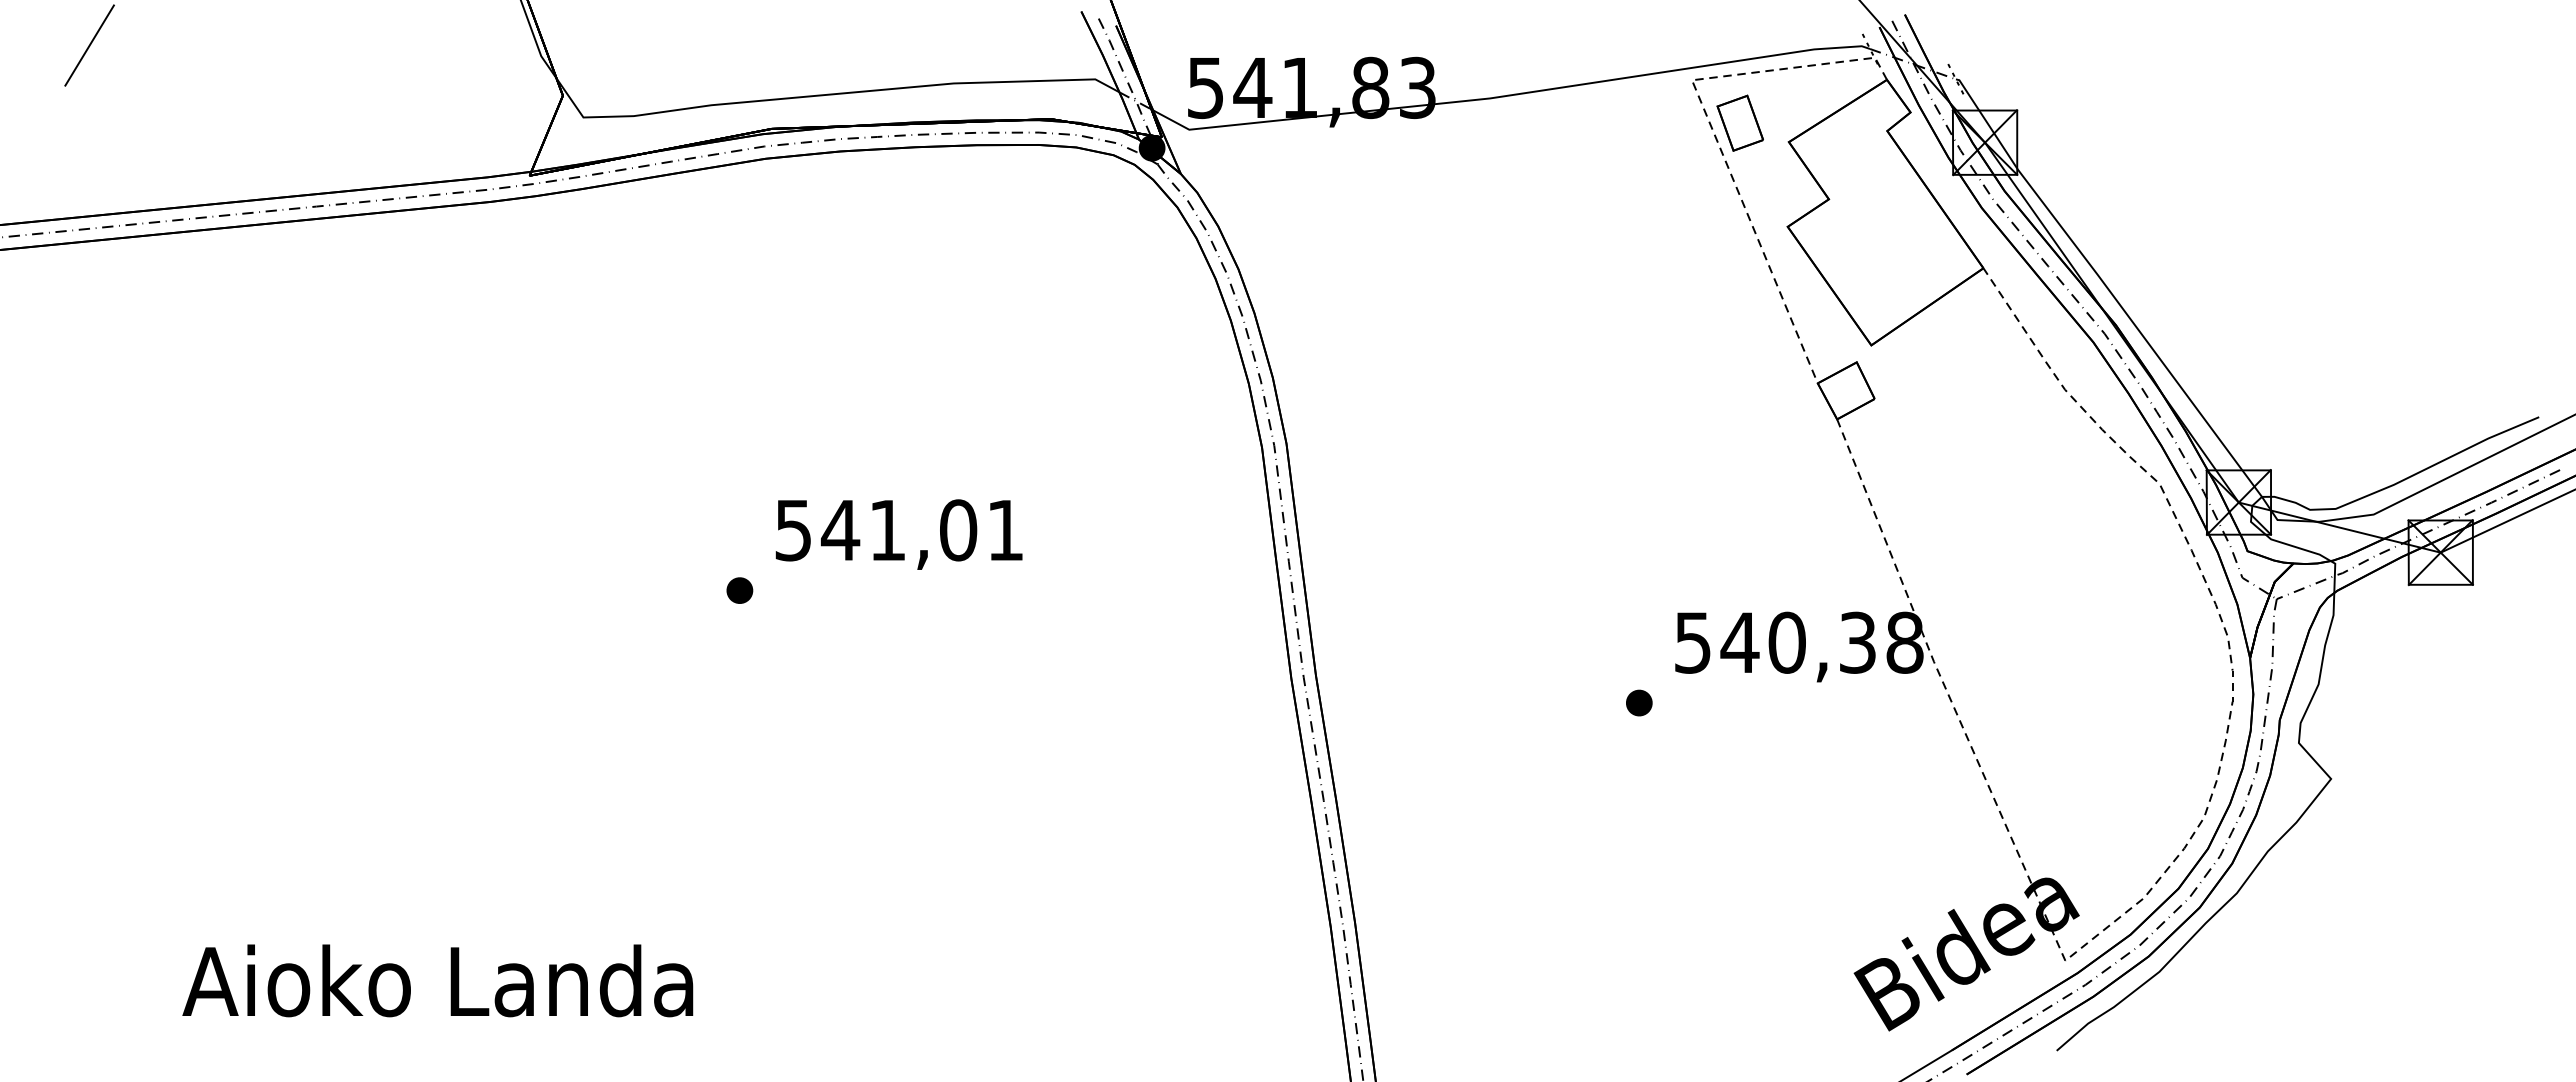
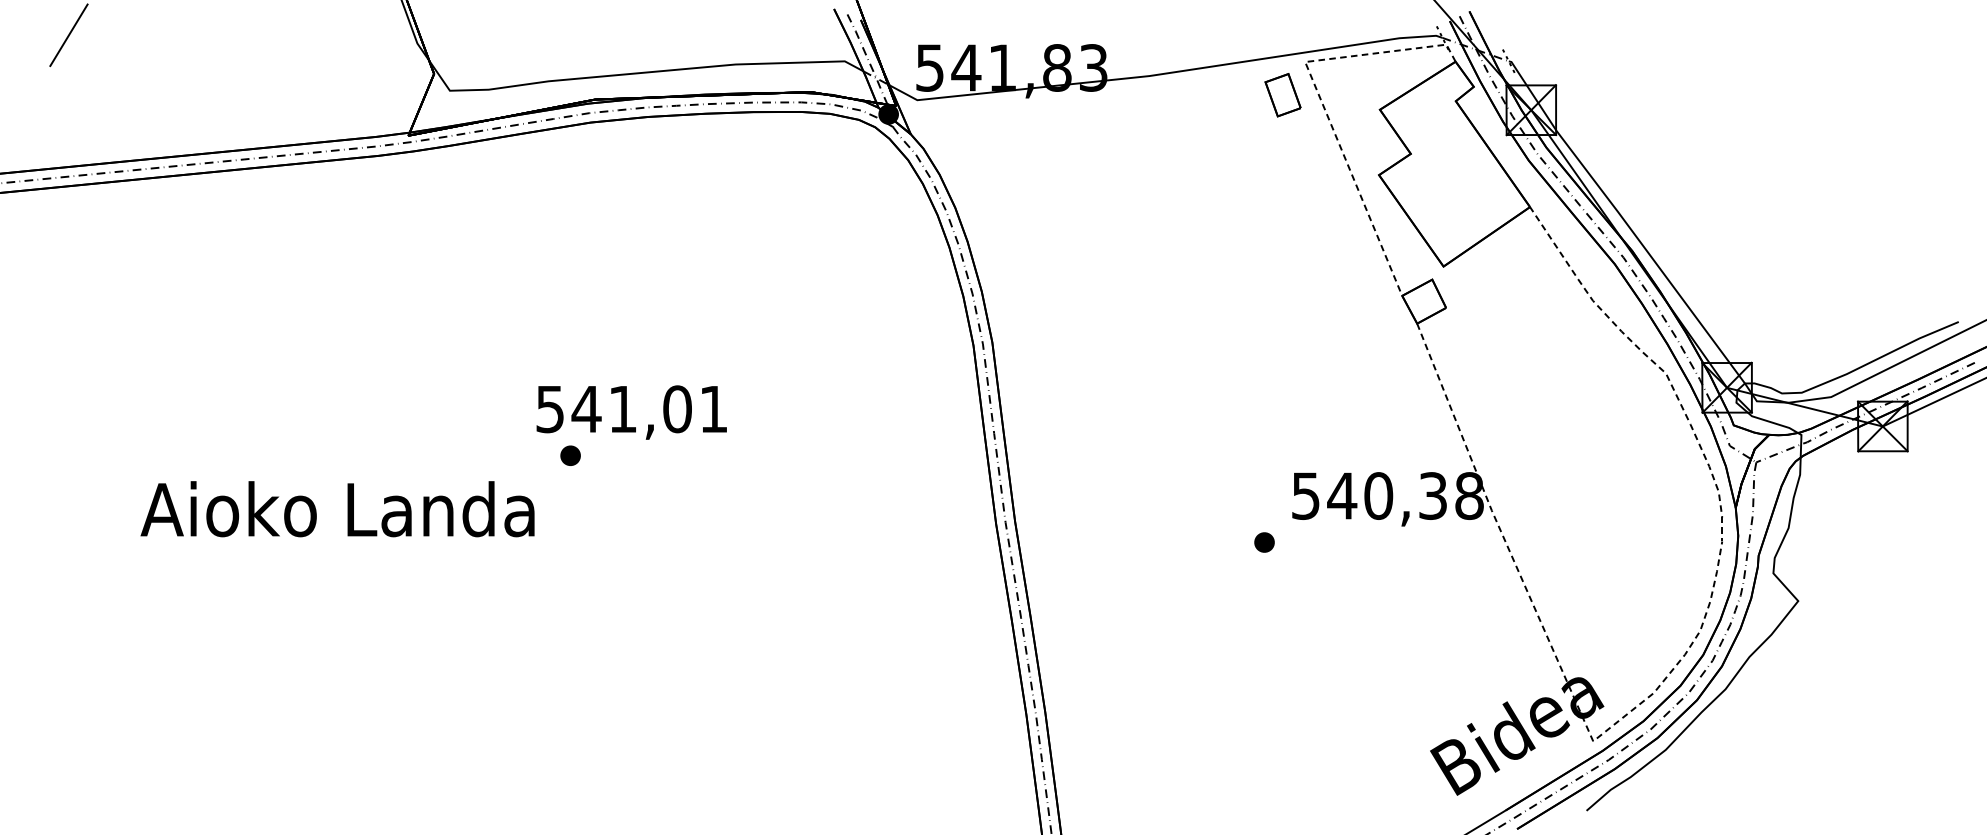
part: (1739, 122) -> (1282, 94), moved
text: (898, 534) -> (631, 412), moved
text: (437, 980) -> (337, 508), moved

